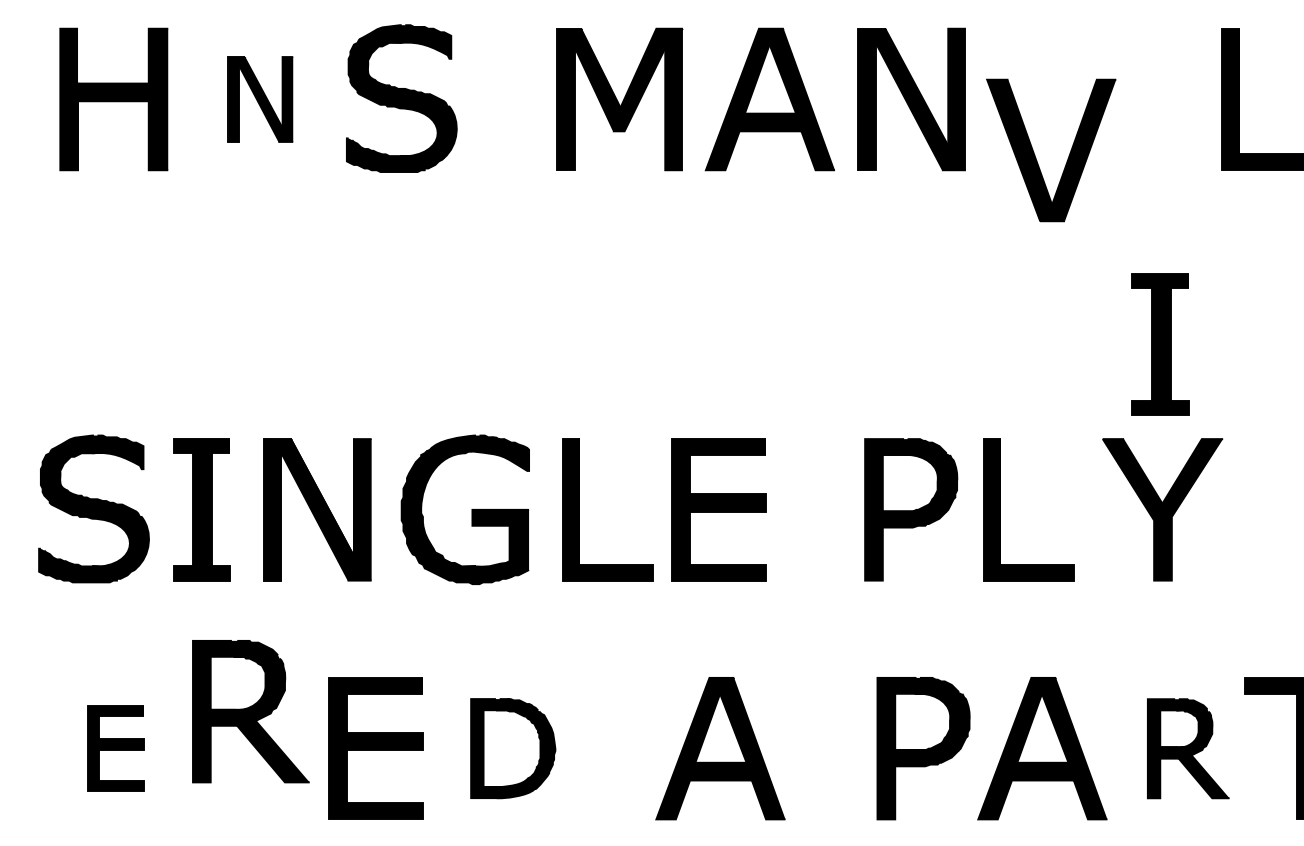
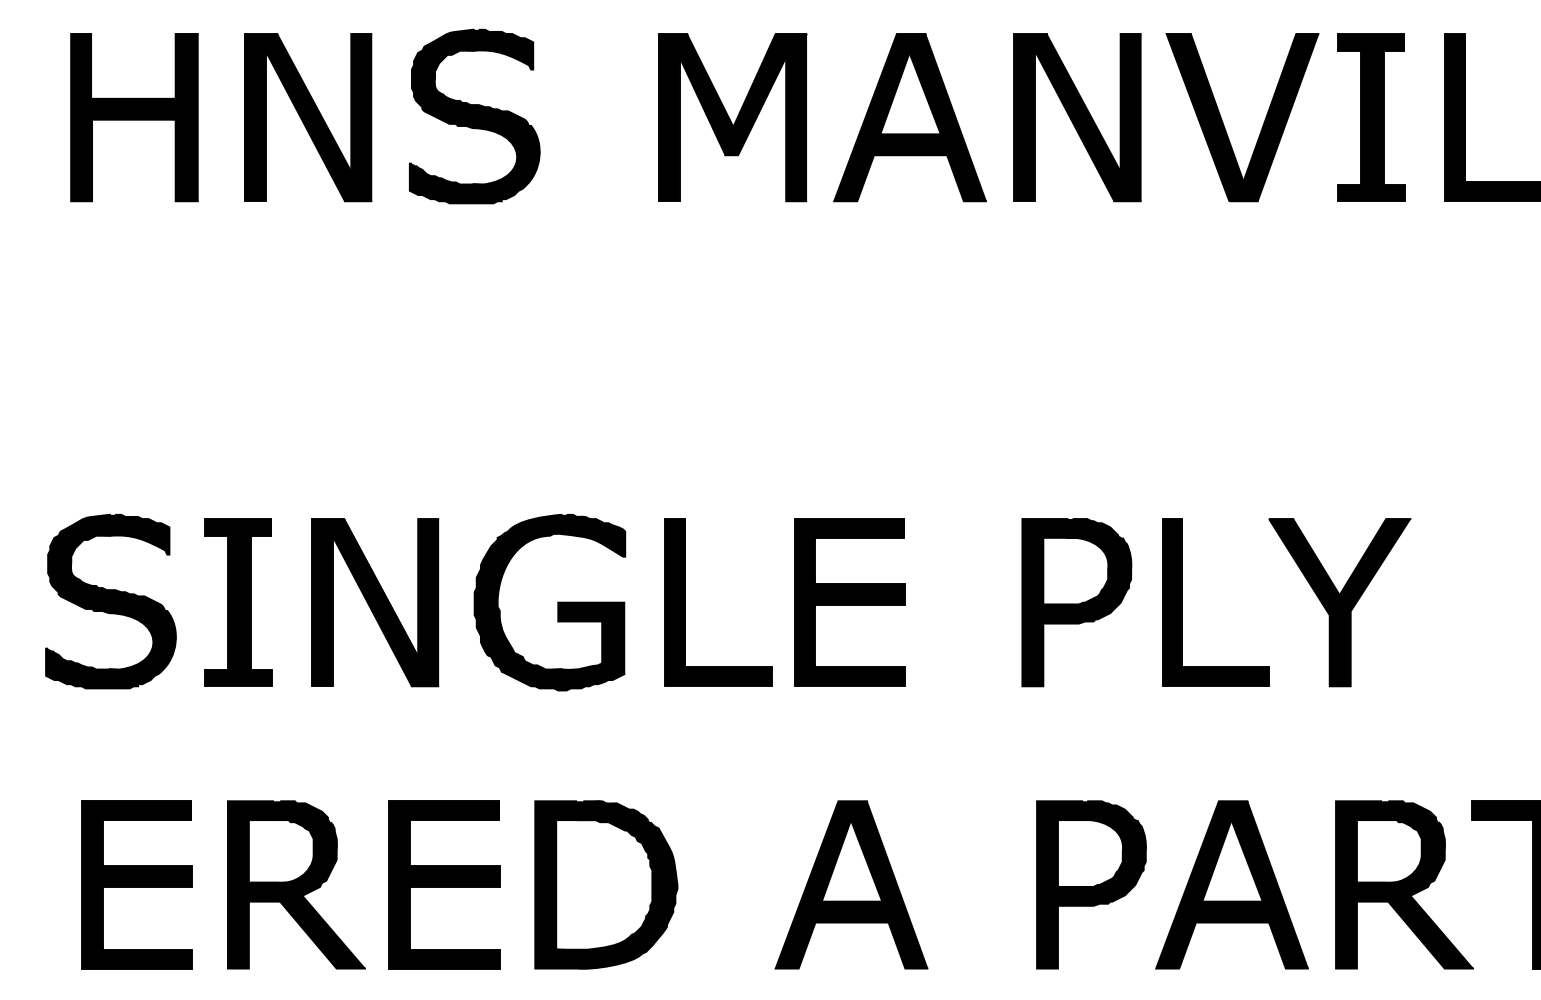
part: (260, 99) -> (307, 117), size x1.67
part: (1036, 157) -> (1224, 125), moved
part: (1160, 344) -> (1371, 117), moved
part: (1162, 509) -> (1339, 602), moved
part: (250, 711) -> (295, 884), moved
part: (115, 748) -> (136, 884), size x1.67
part: (513, 748) -> (606, 884), size x1.43
part: (1188, 748) -> (1404, 884), size x1.43

